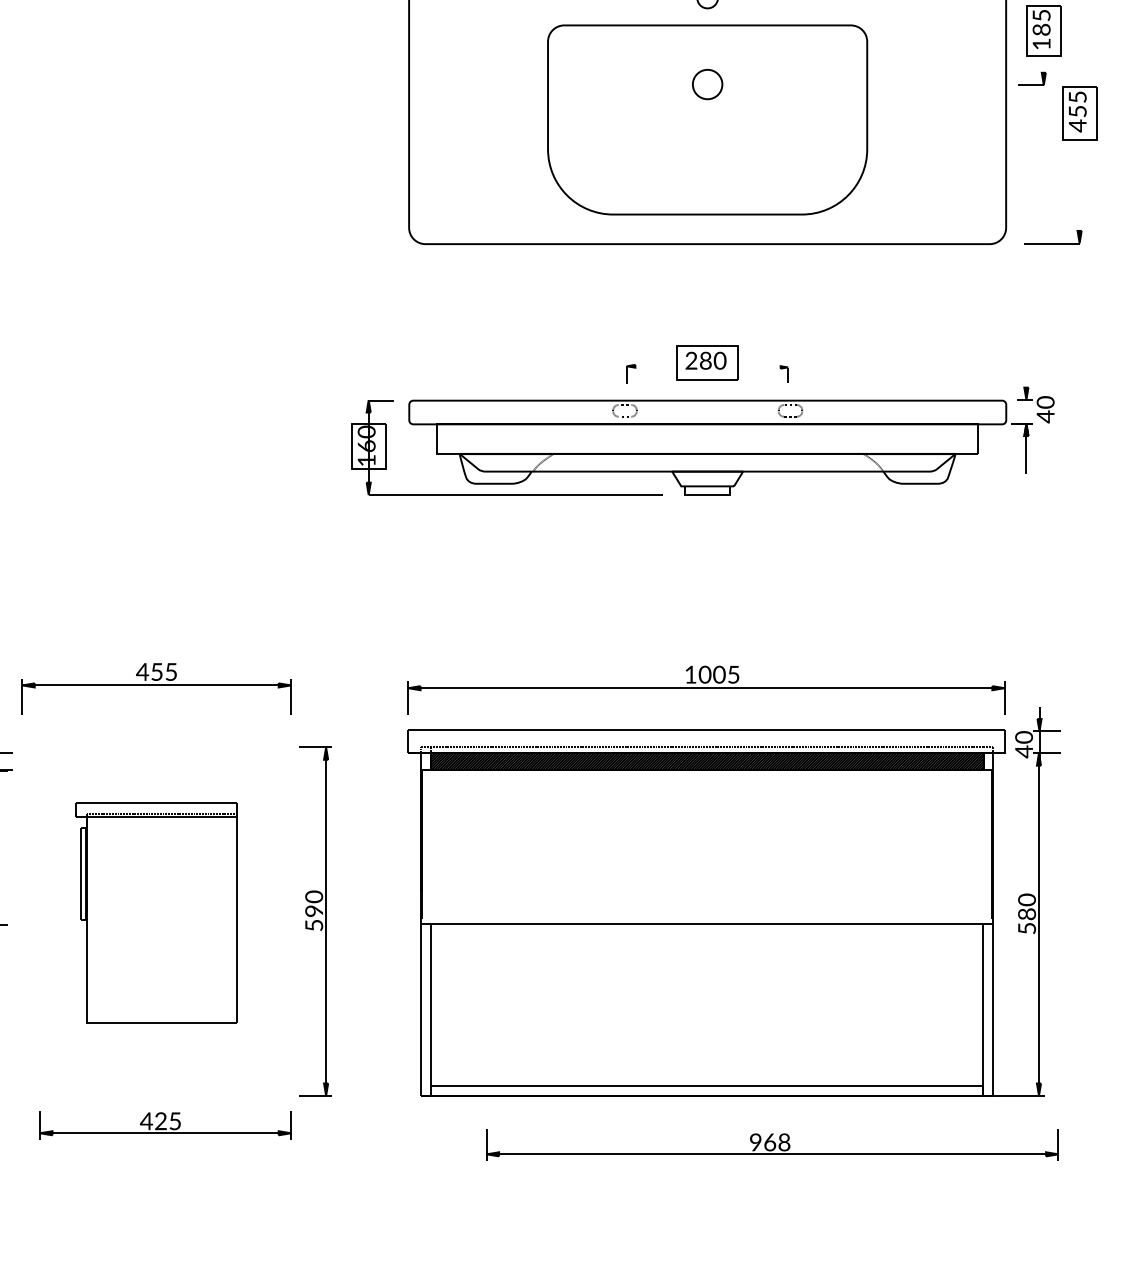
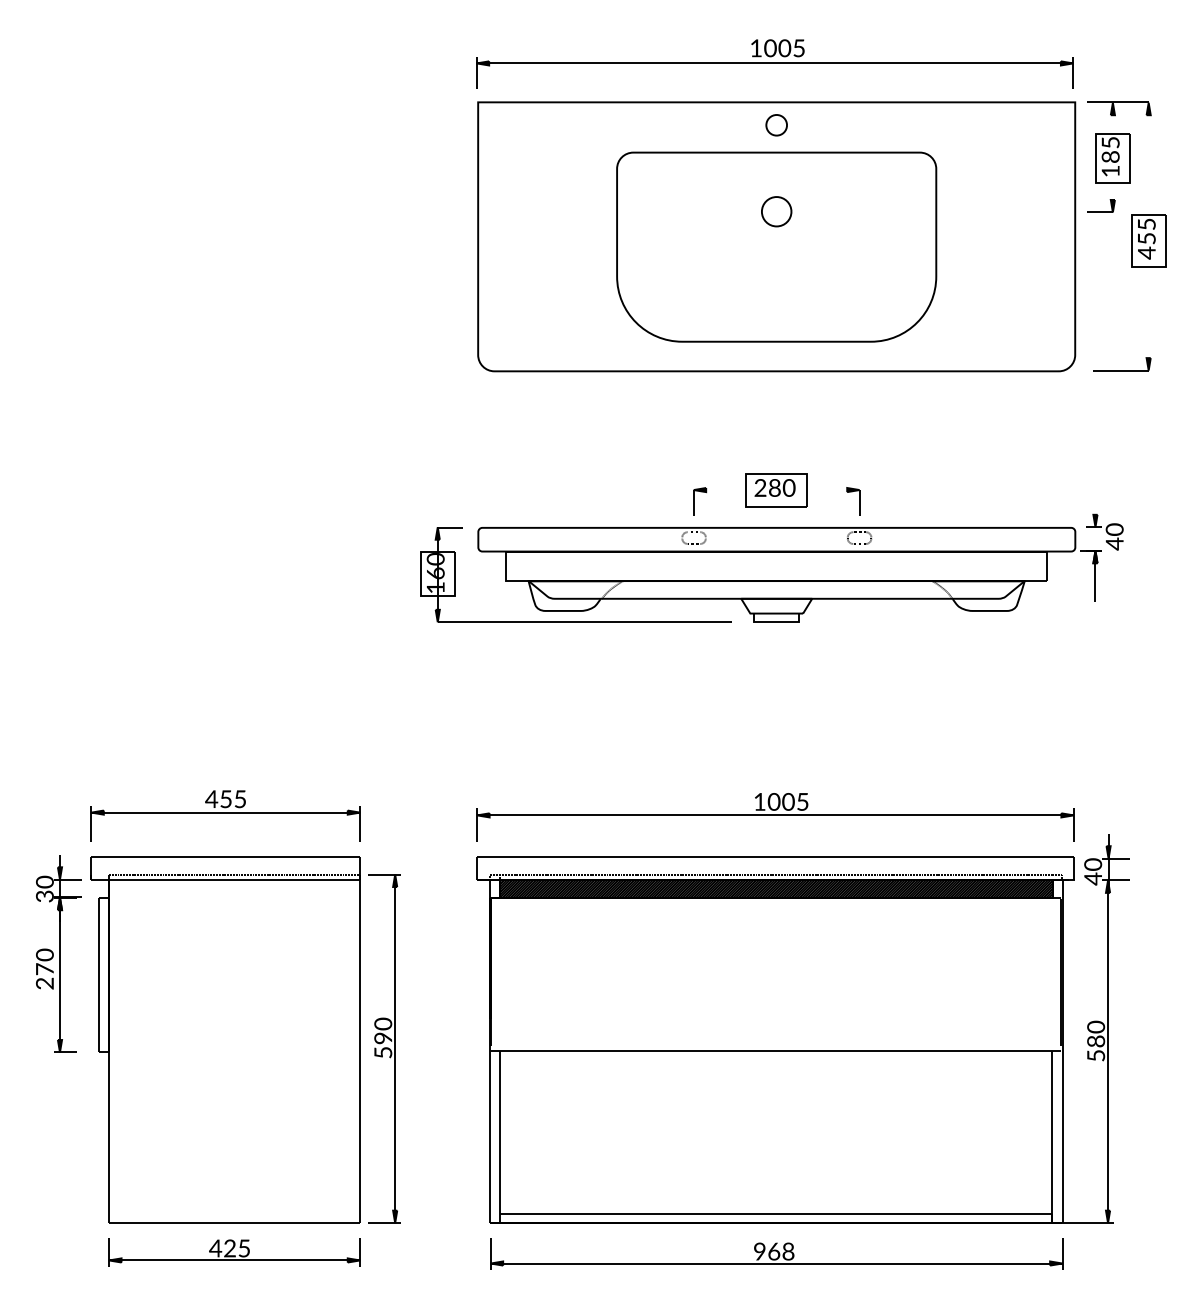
part: (631, 374) -> (700, 501), size x1.43
part: (784, 374) -> (853, 501), size x1.67
part: (156, 912) -> (225, 1039), size x1.67
part: (772, 1144) -> (776, 1253), moved

